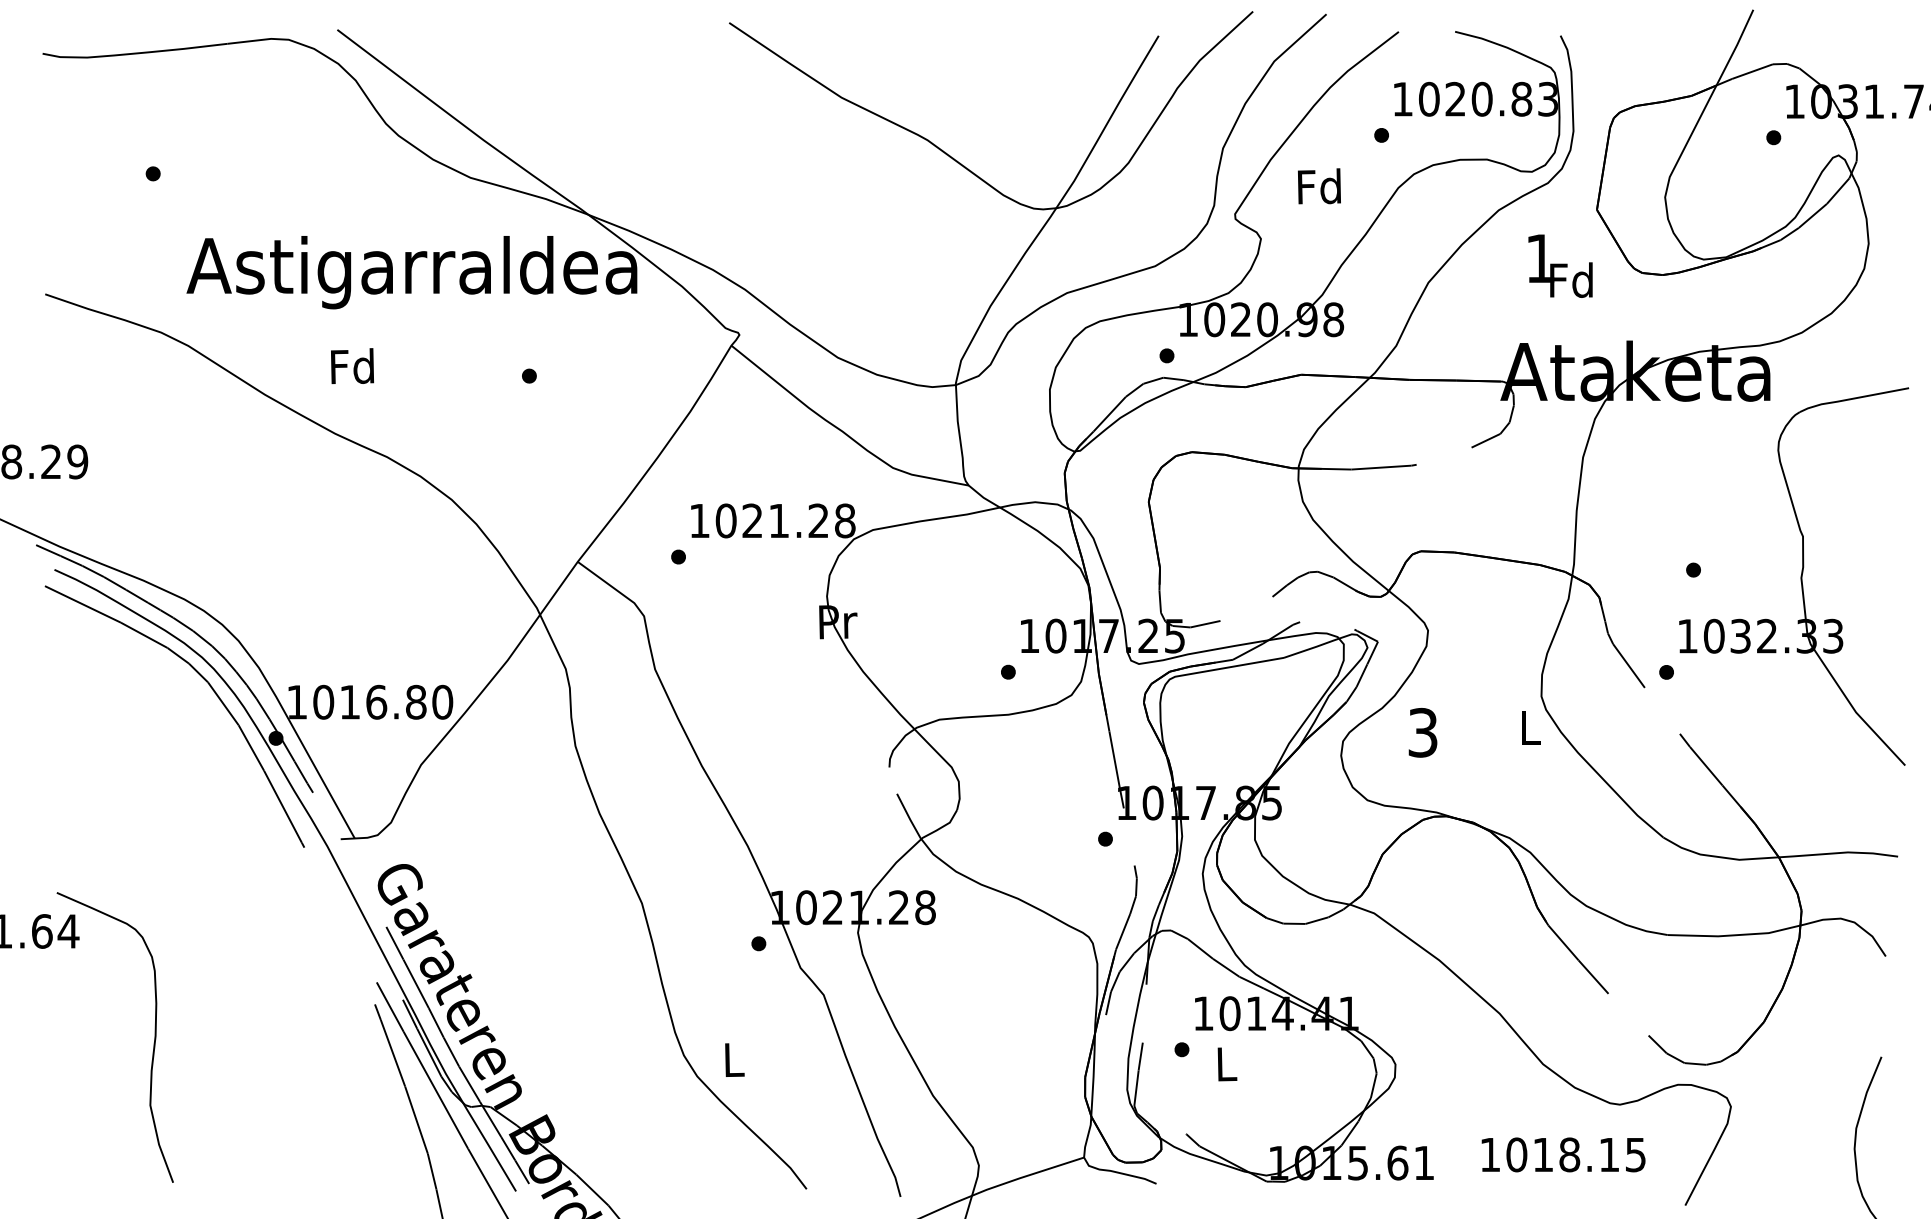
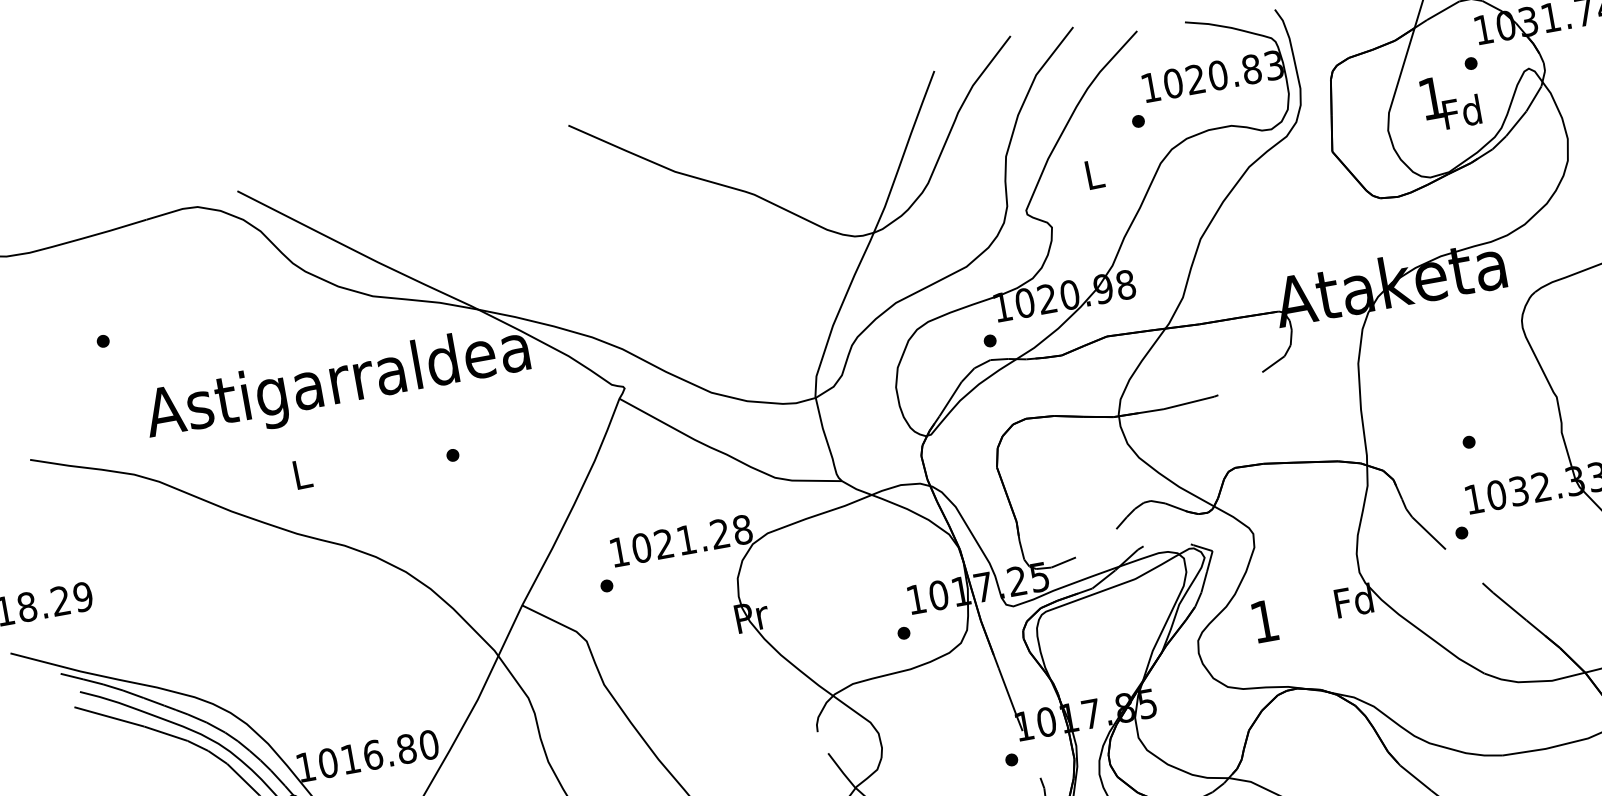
text: (1318, 186) -> (1092, 174), Fd -> L
text: (1560, 265) -> (1450, 101), moved
text: (352, 366) -> (301, 474), Fd -> L
text: (1529, 727) -> (1354, 600), L -> Fd
text: (1422, 732) -> (1264, 621), 3 -> 1

